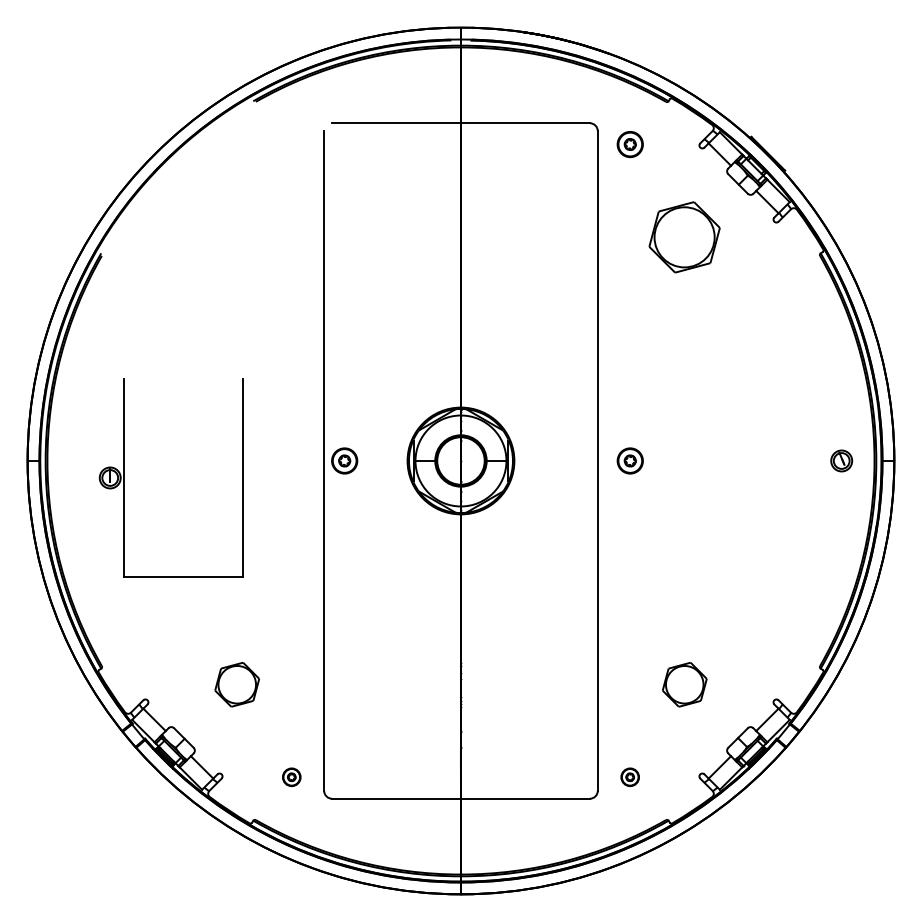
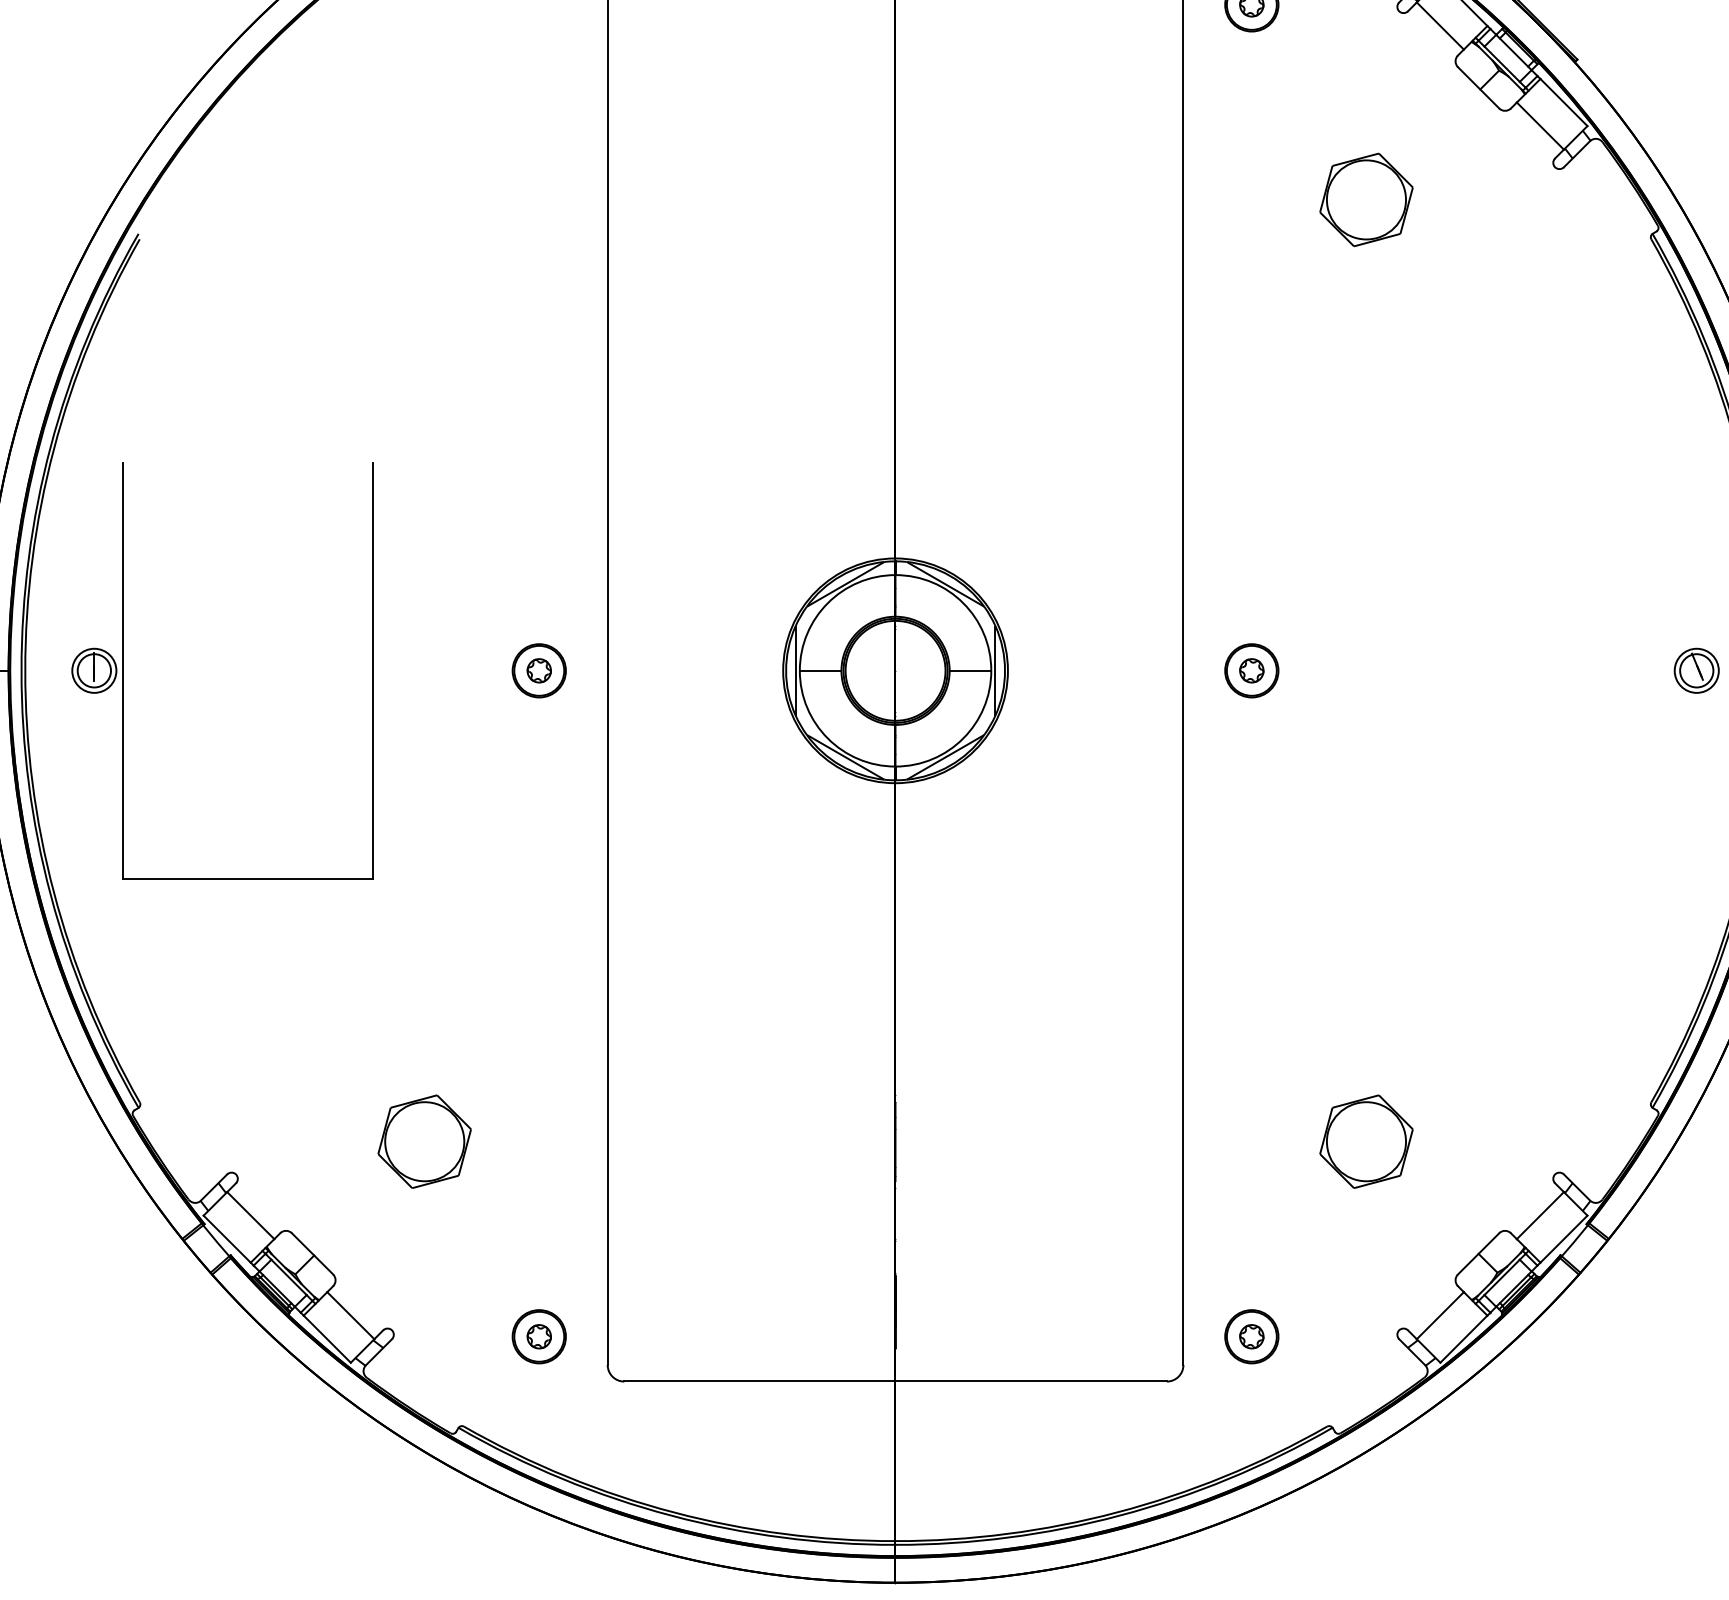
part: (684, 236) -> (1365, 198), size x0.62
part: (344, 460) -> (538, 669), moved
part: (124, 477) -> (124, 669), moved
part: (291, 776) -> (538, 1334), size x1.43
part: (629, 776) -> (1250, 1334), size x1.43

